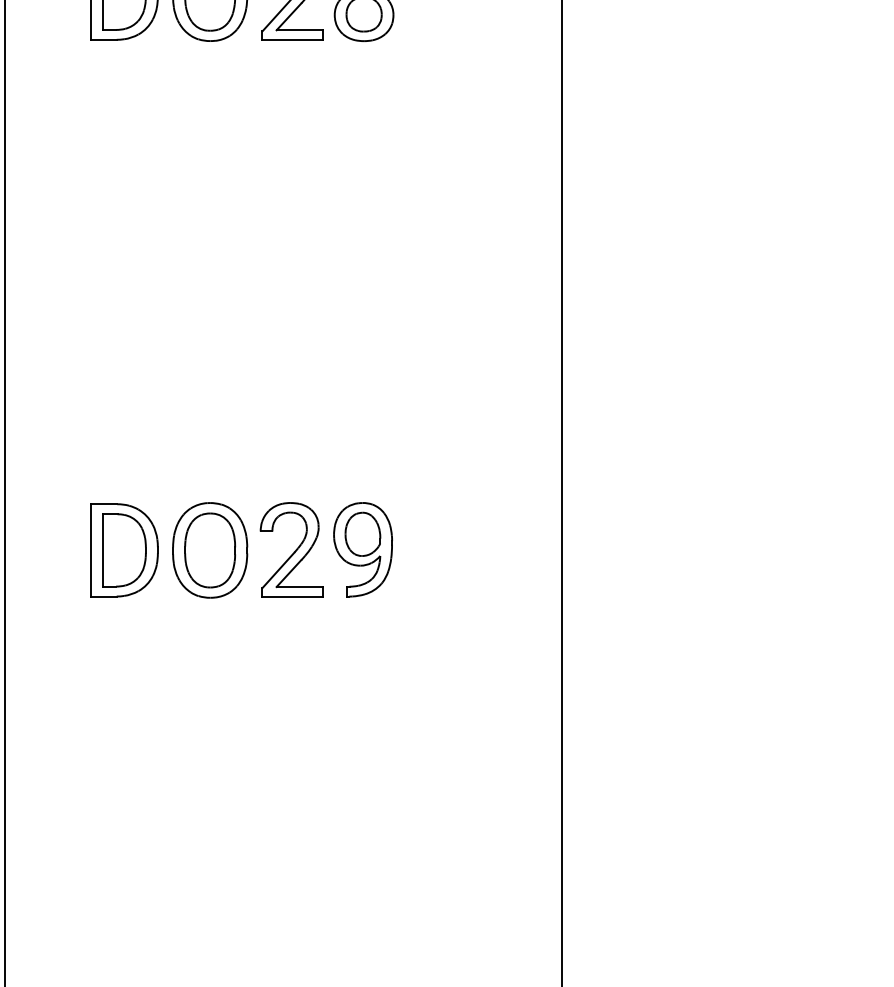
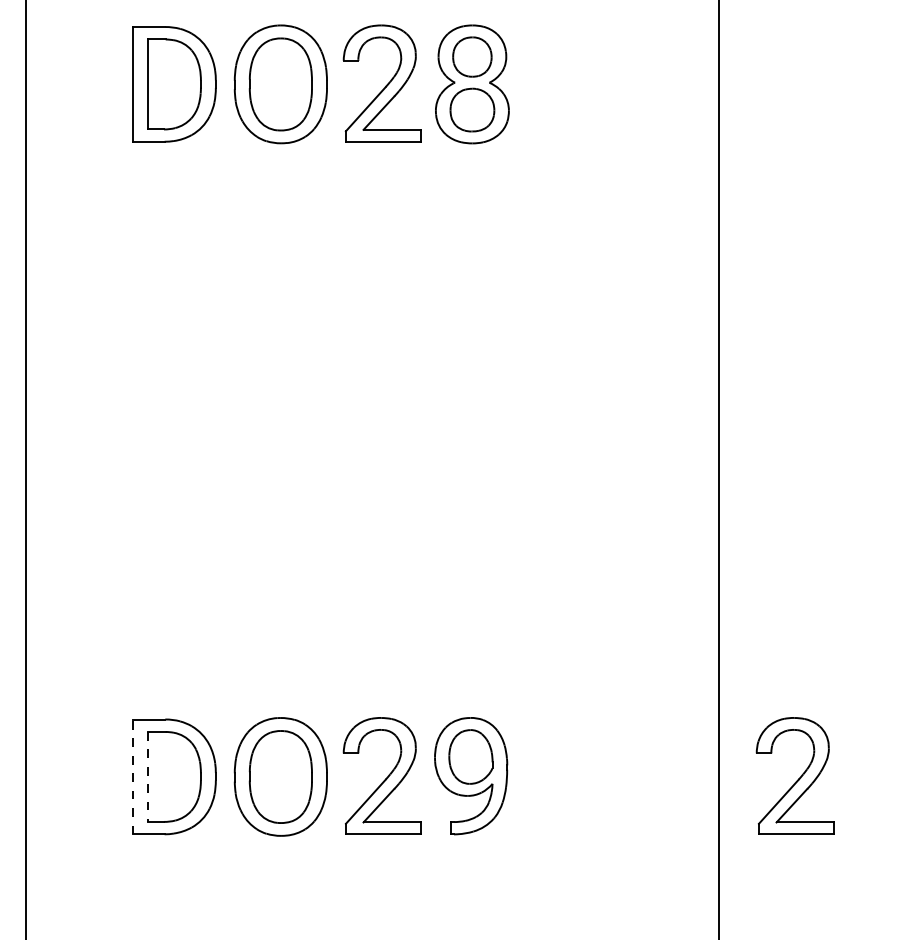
line: (91, 549) -> (133, 775), solid -> dashed
part: (623, 549) -> (795, 775), added
line: (103, 550) -> (148, 777), solid -> dashed

